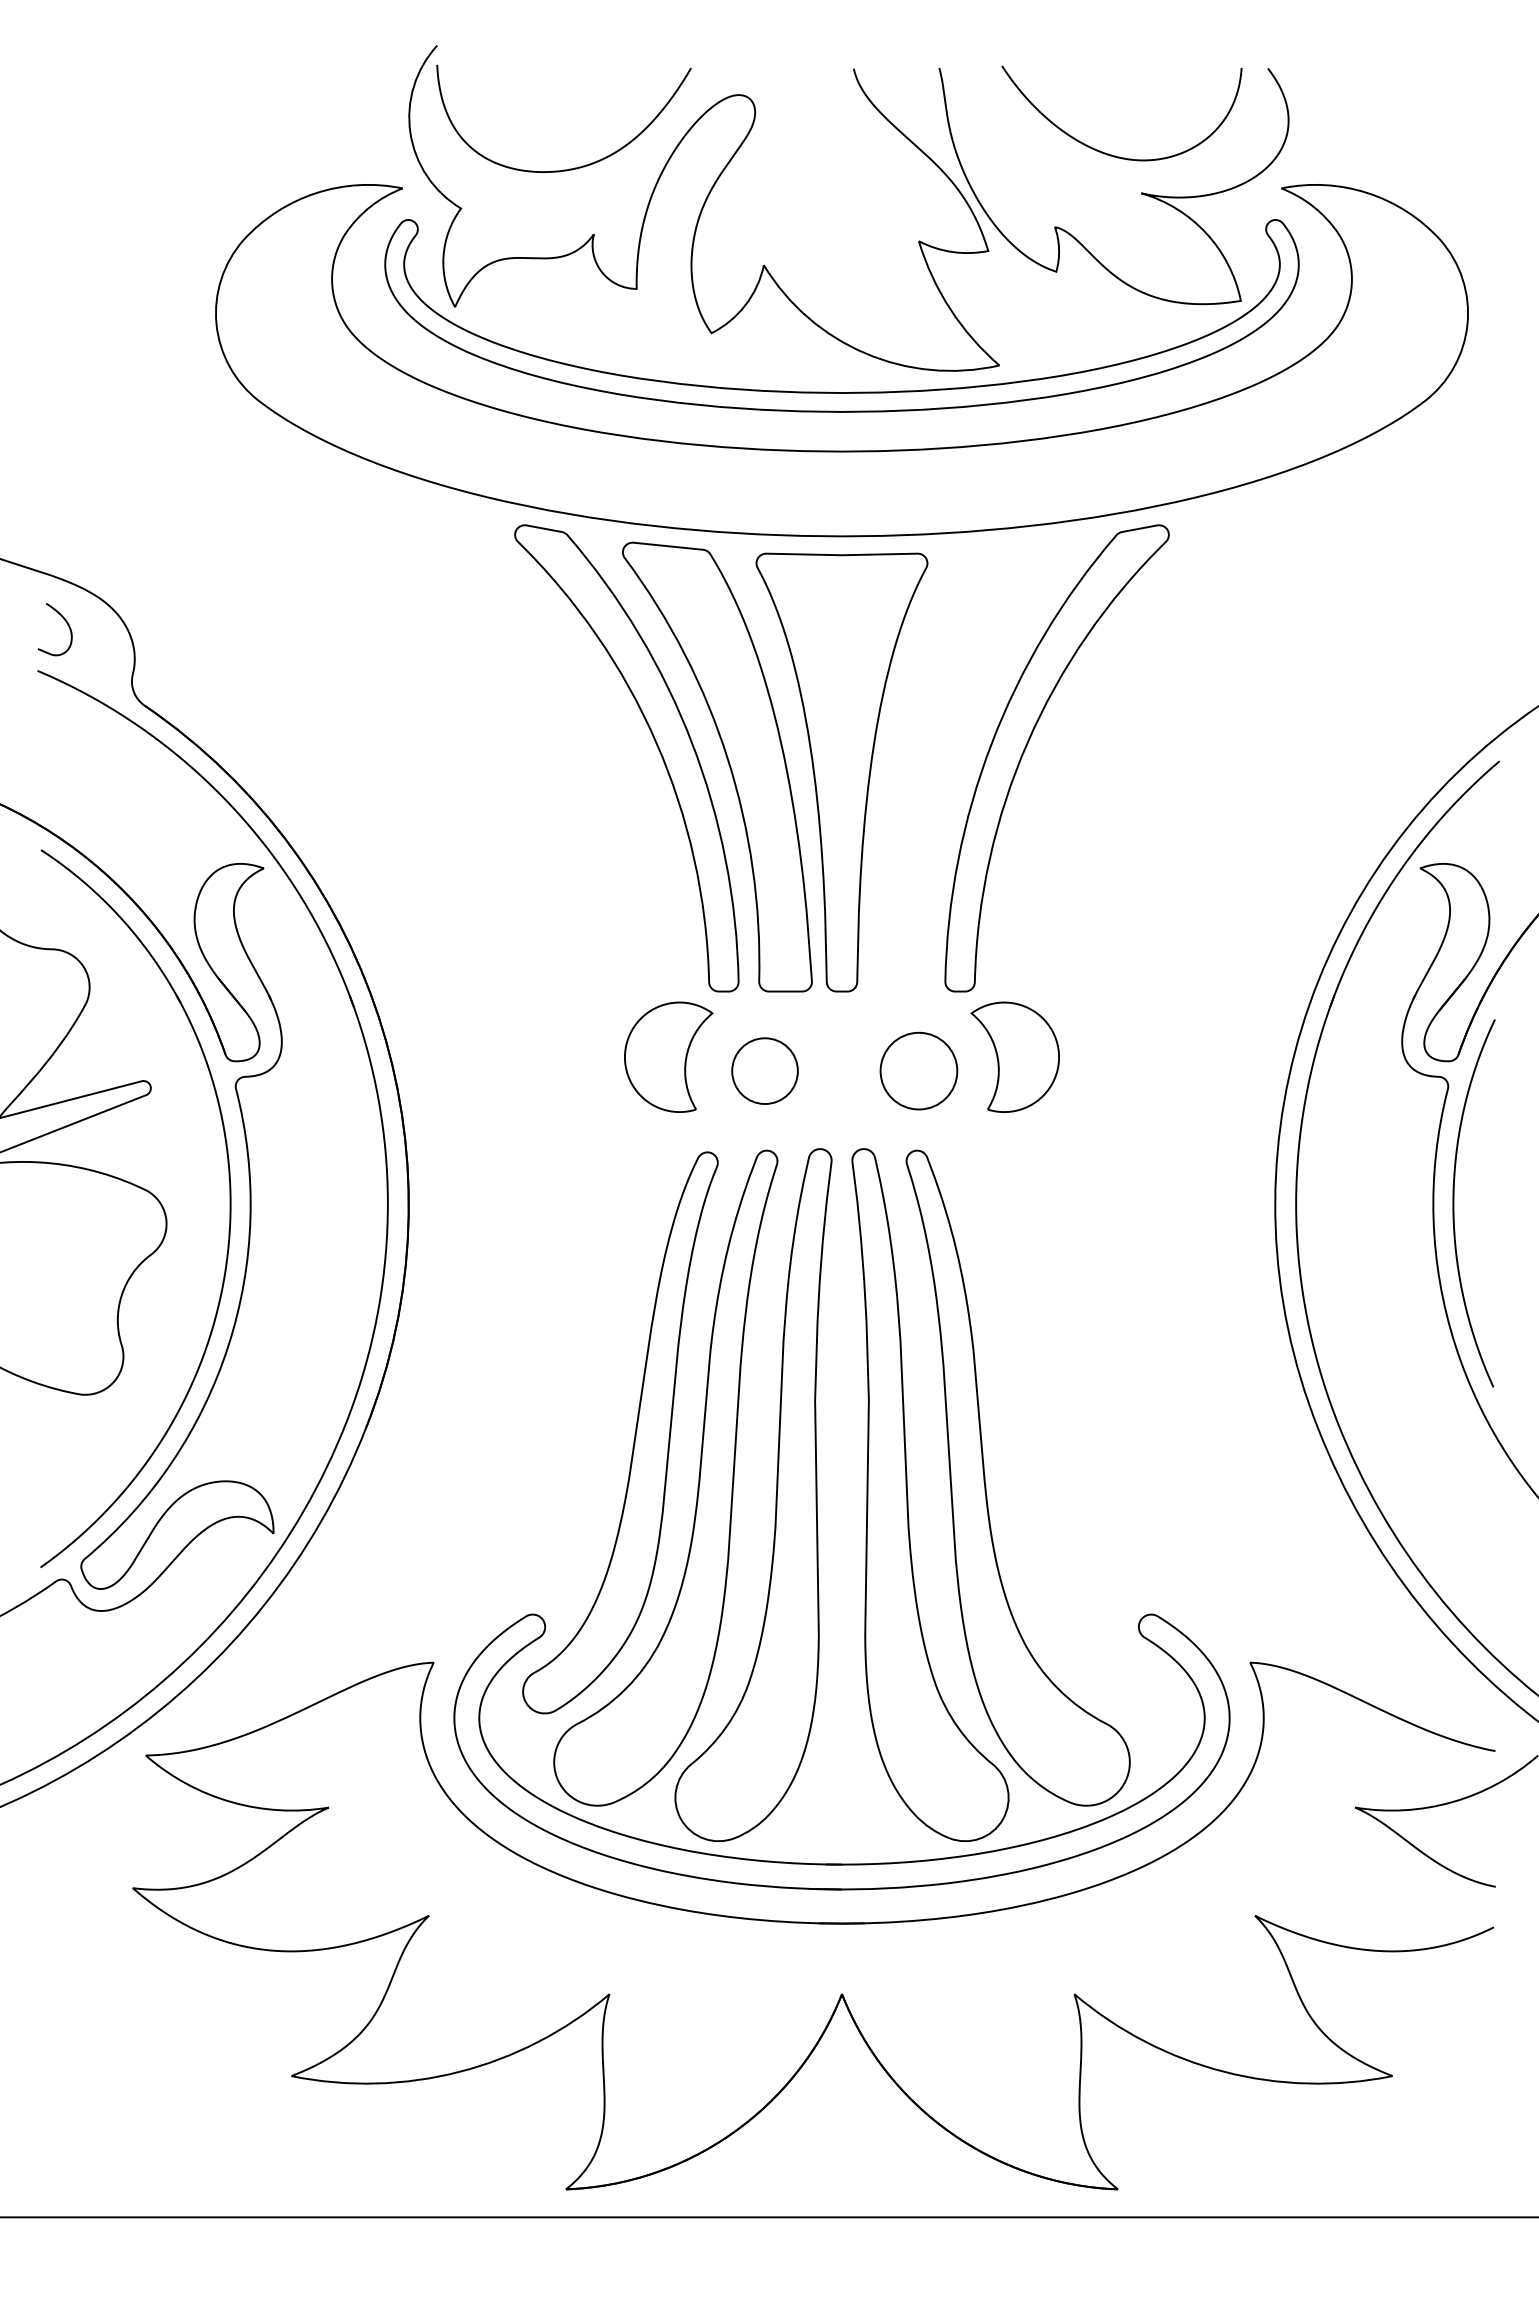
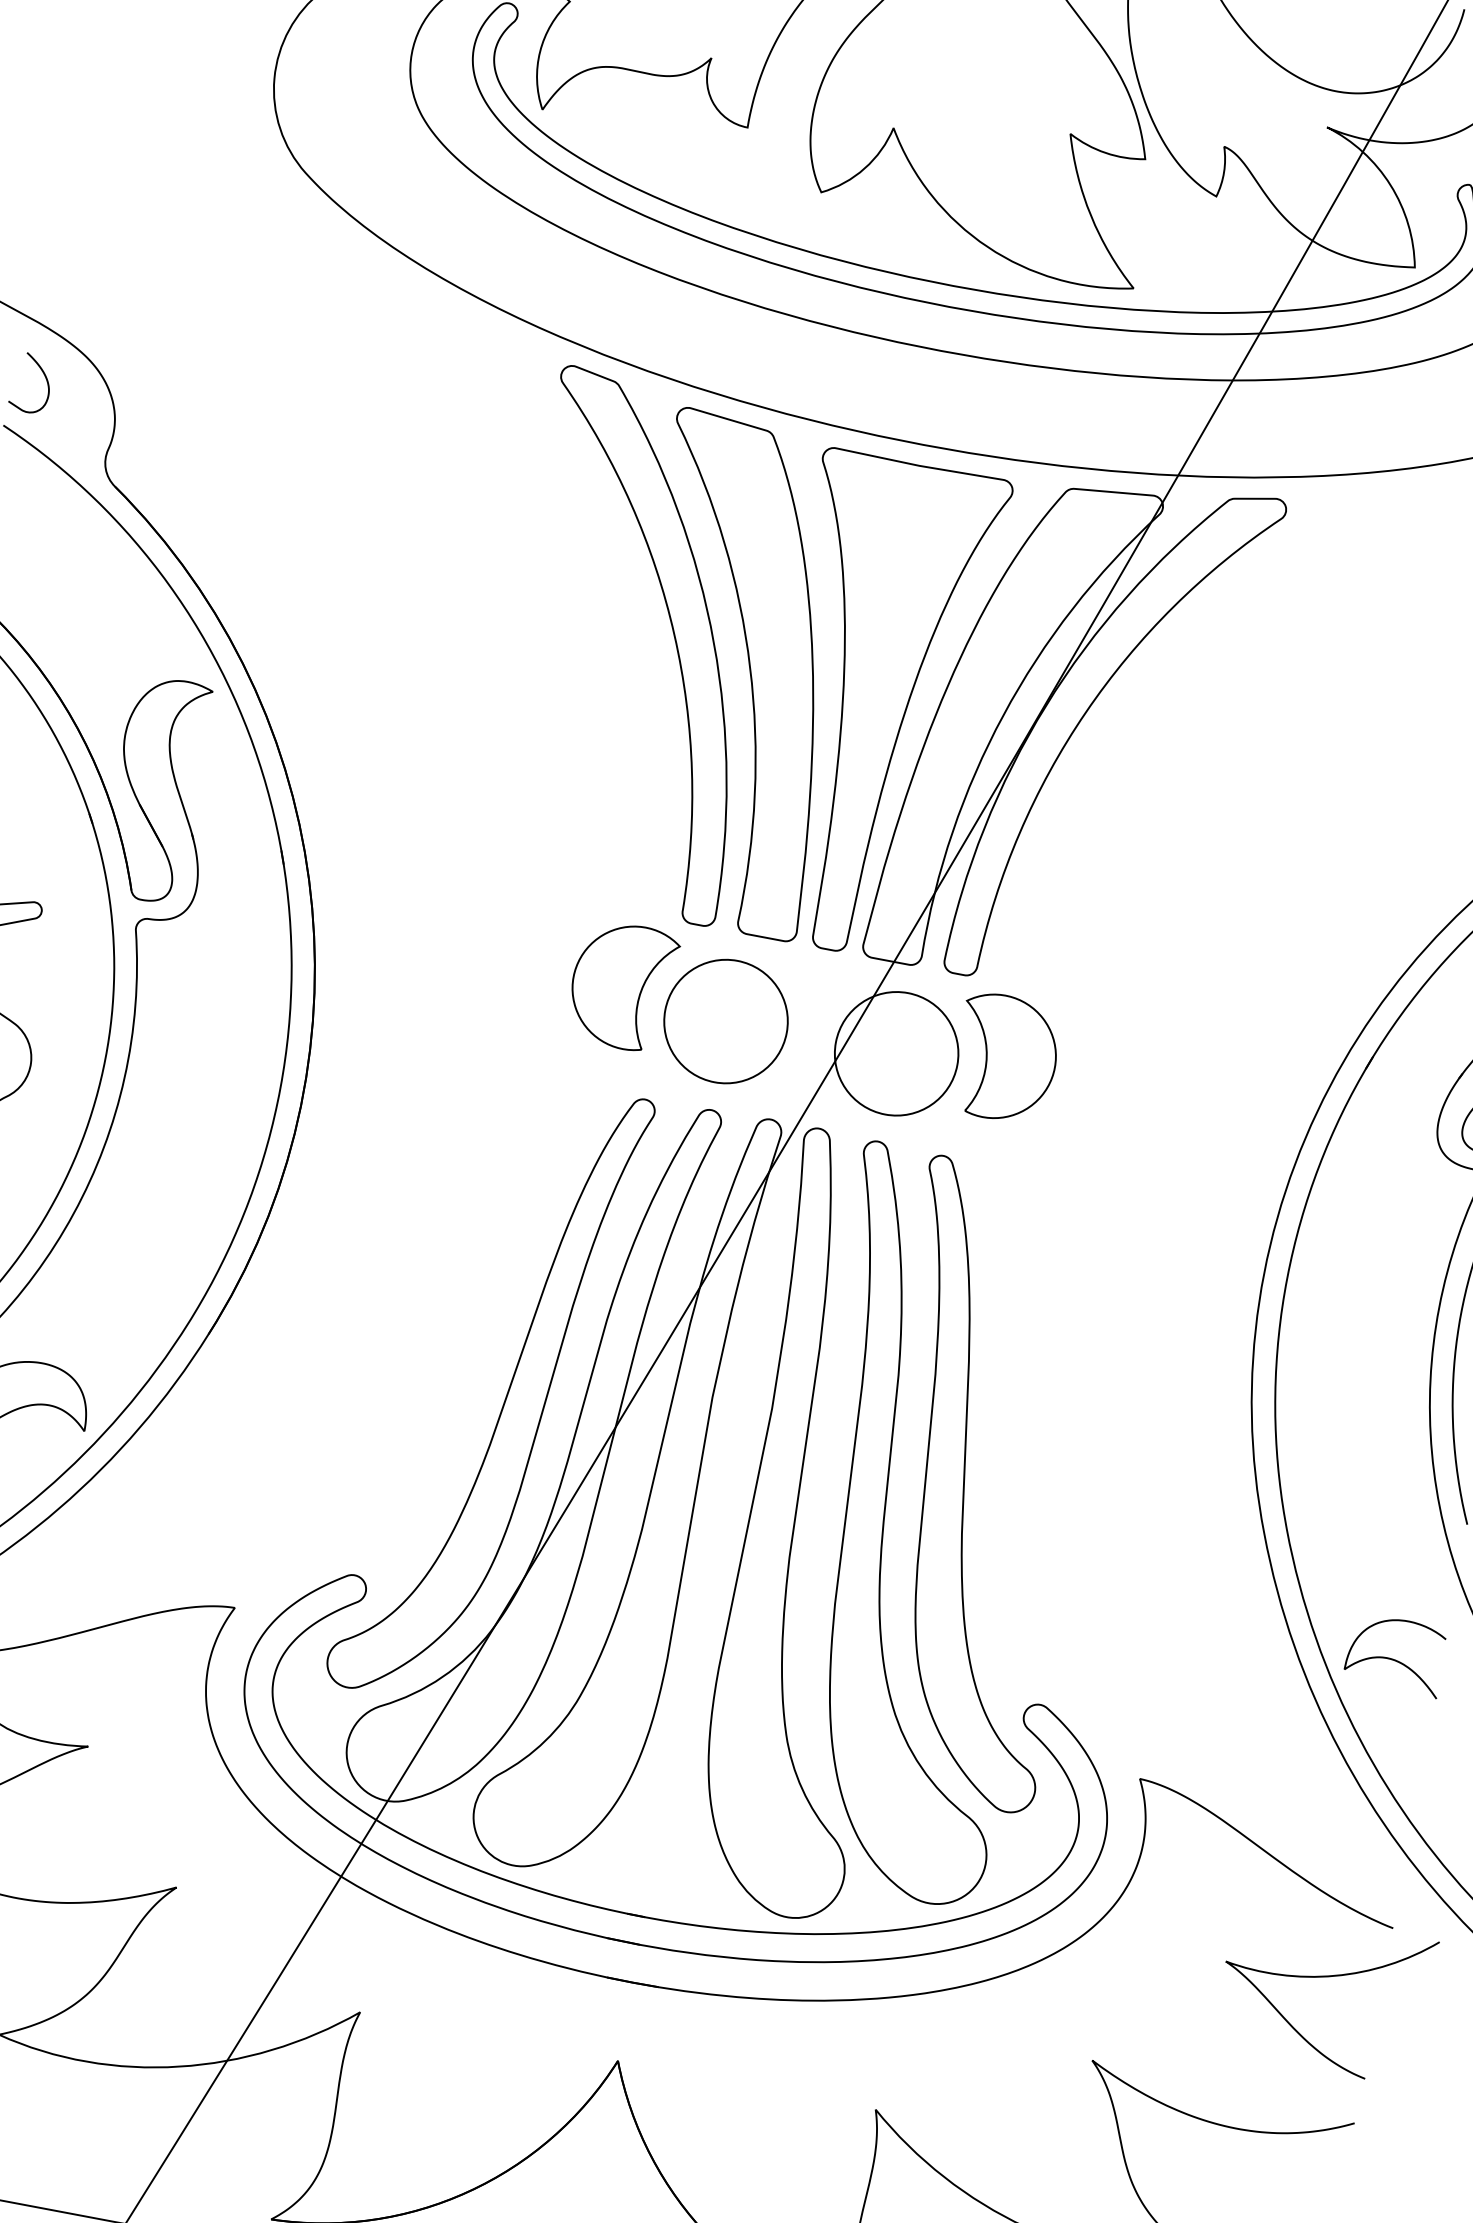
part: (956, 762) -> (1002, 719), added
circle: (764, 1070) -> (725, 1020), size x1.67
circle: (918, 1070) -> (896, 1053), size x1.43
part: (1049, 1433) -> (965, 1482), added
curve: (1452, 1516) -> (1394, 1659), added

